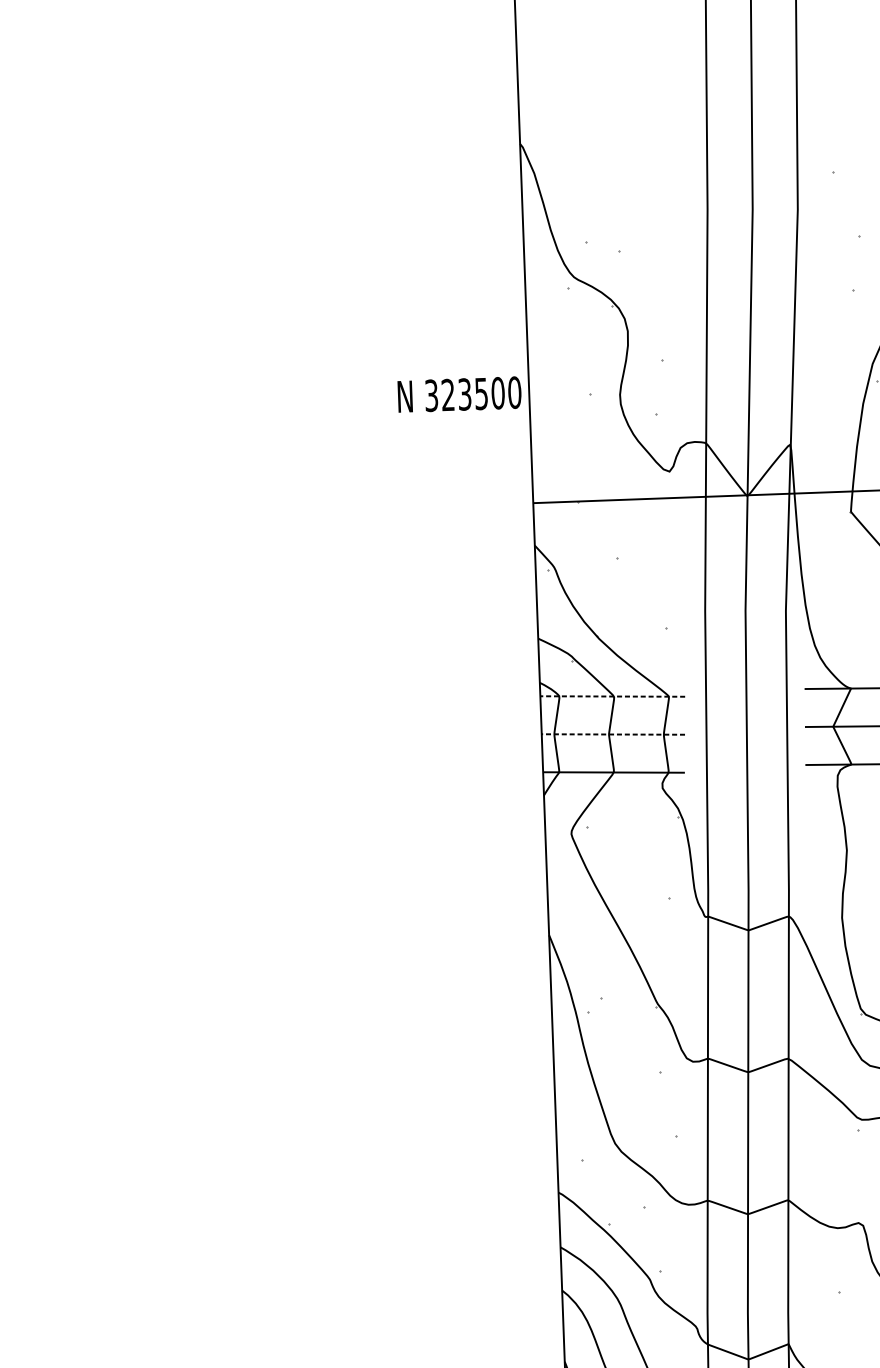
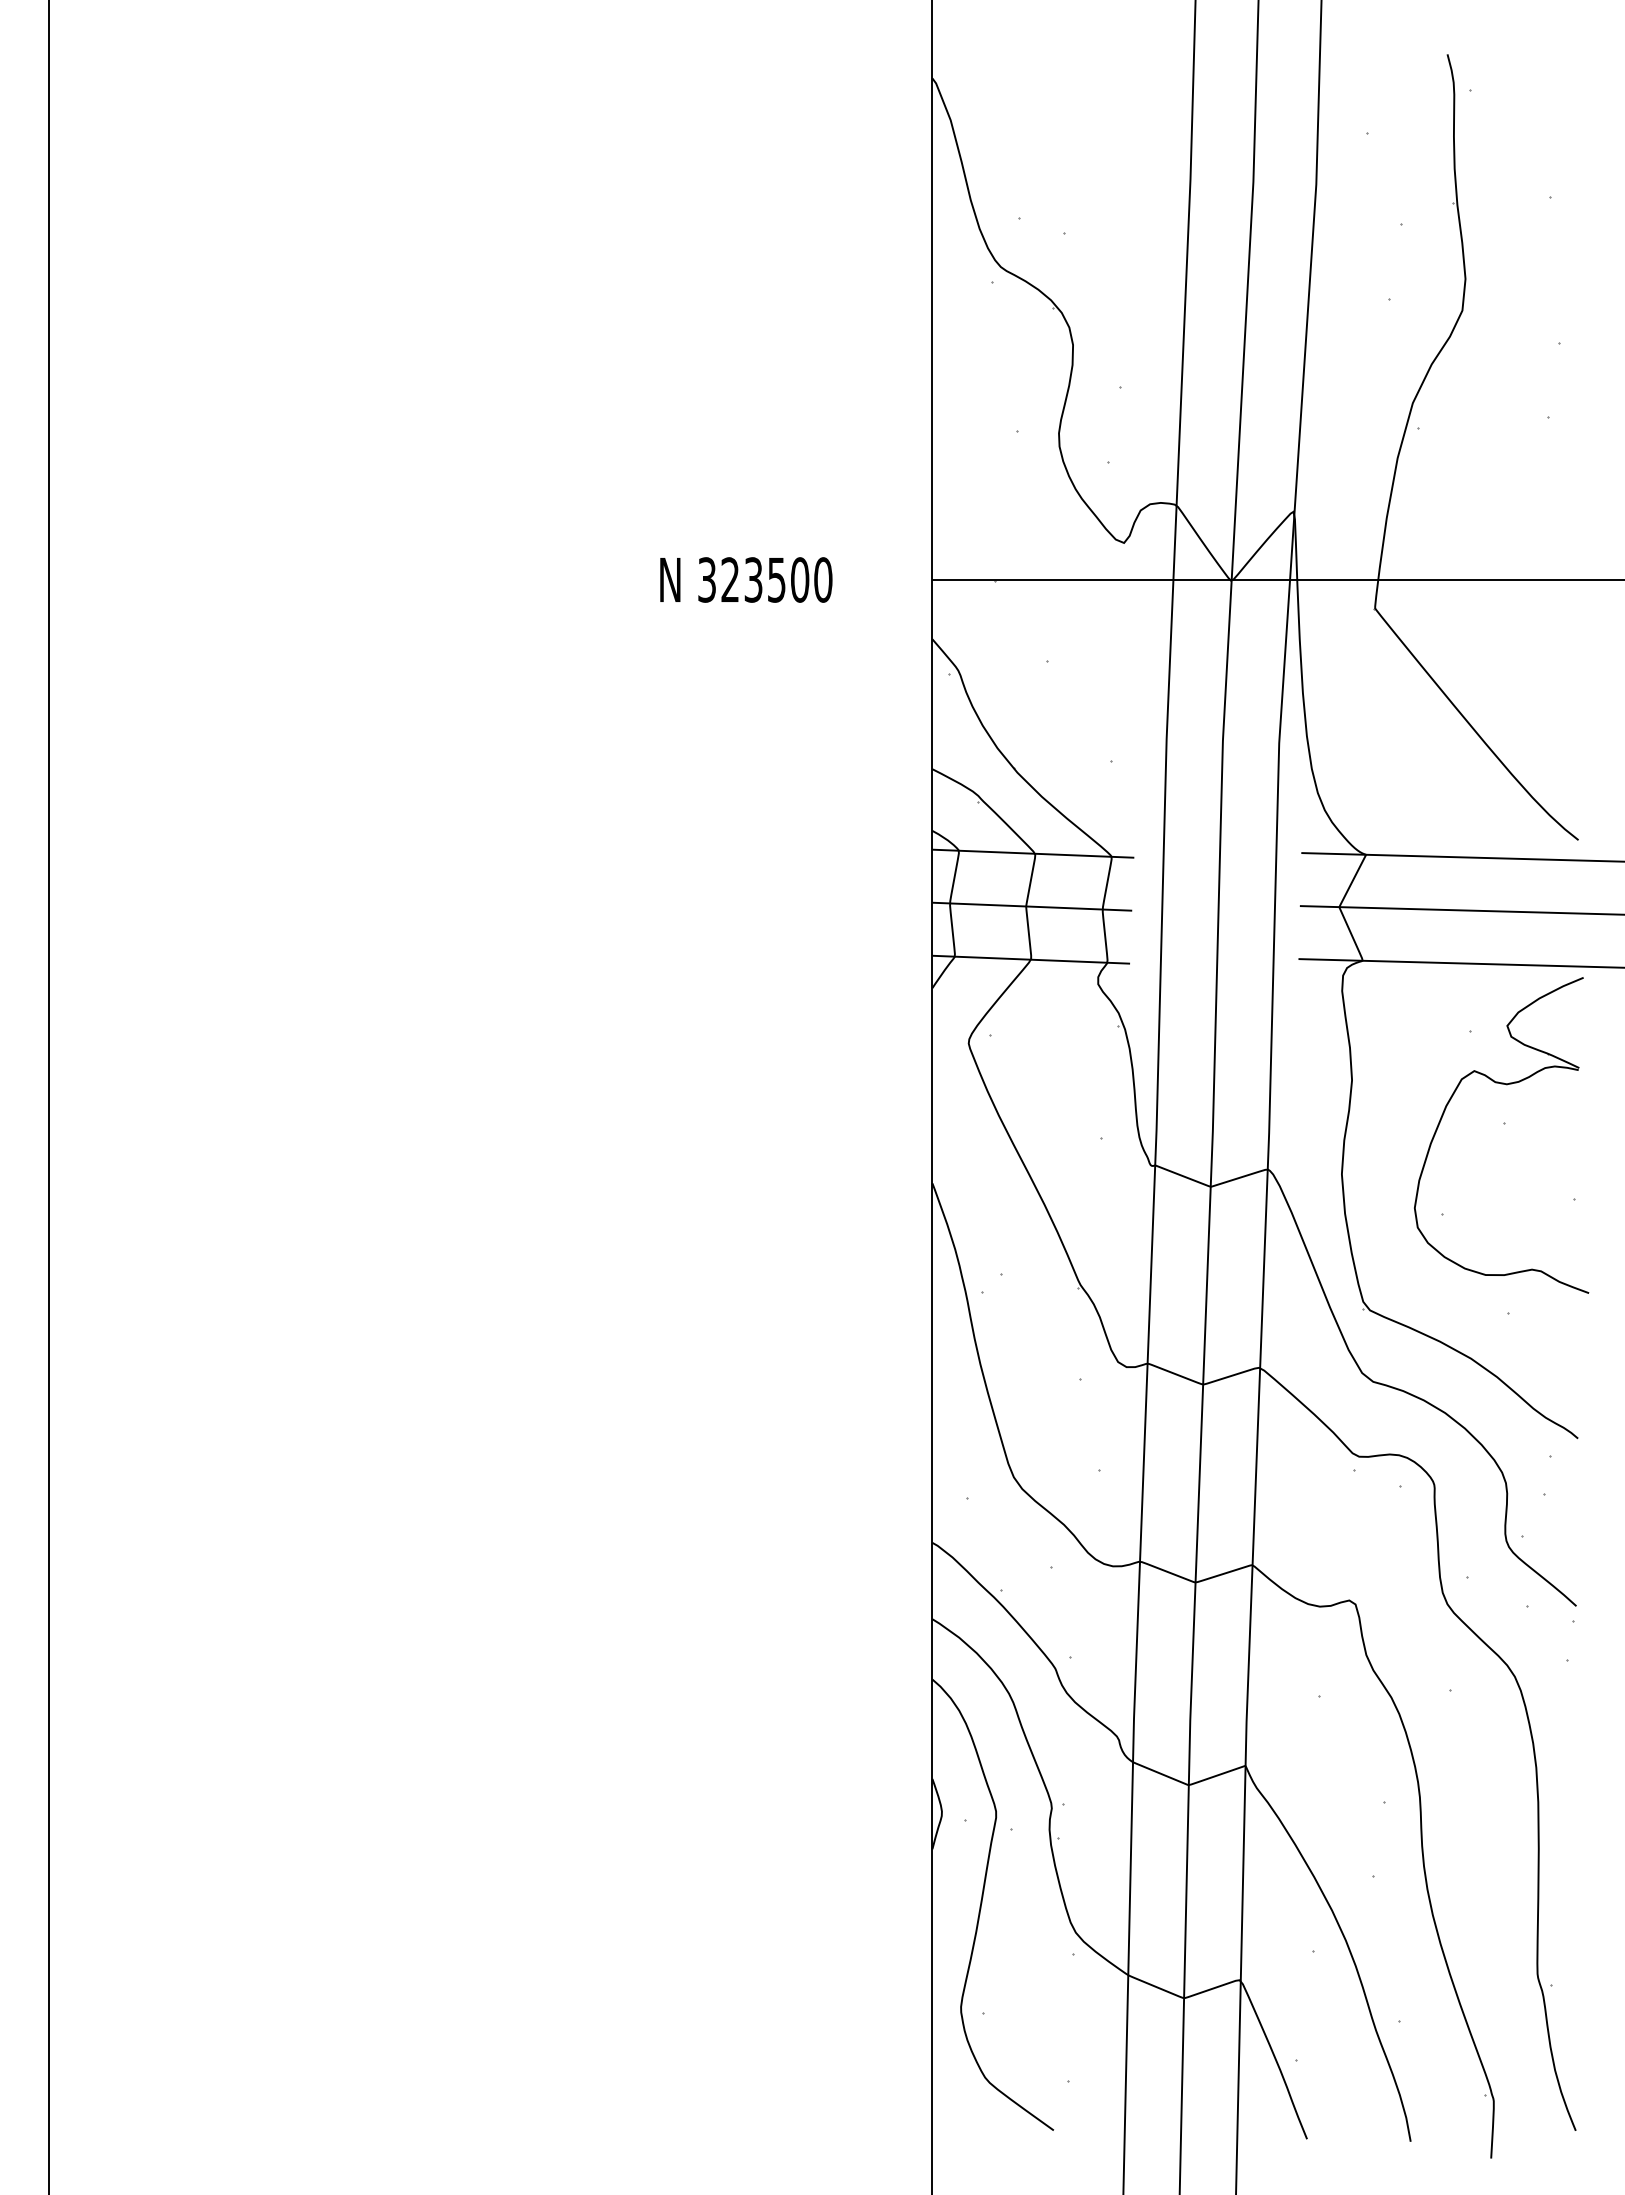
text: (459, 394) -> (746, 579), moved
line: (612, 696) -> (1032, 853), dashed -> solid
line: (613, 734) -> (1032, 906), dashed -> solid

